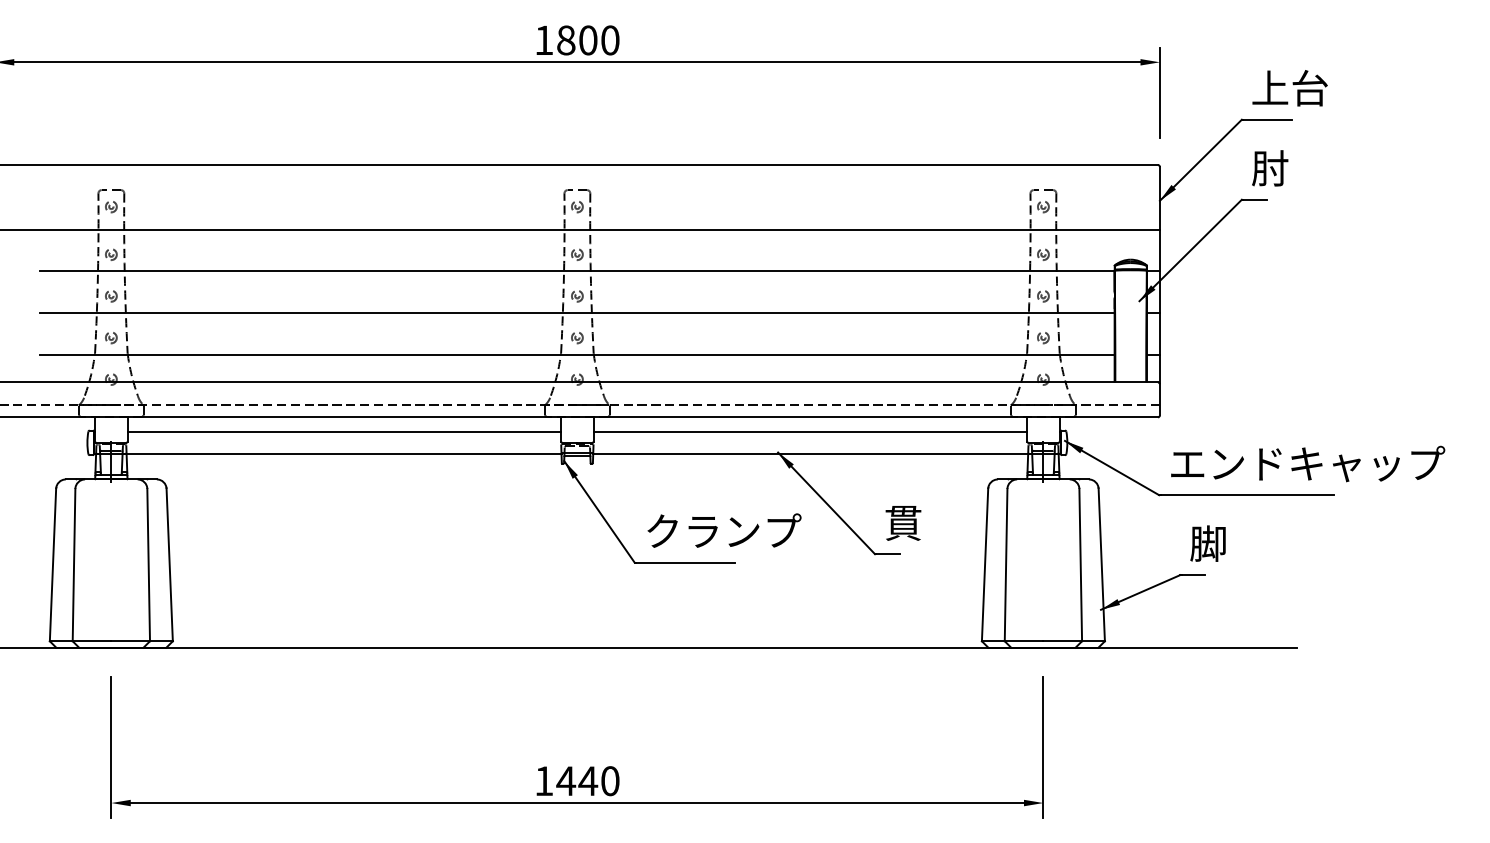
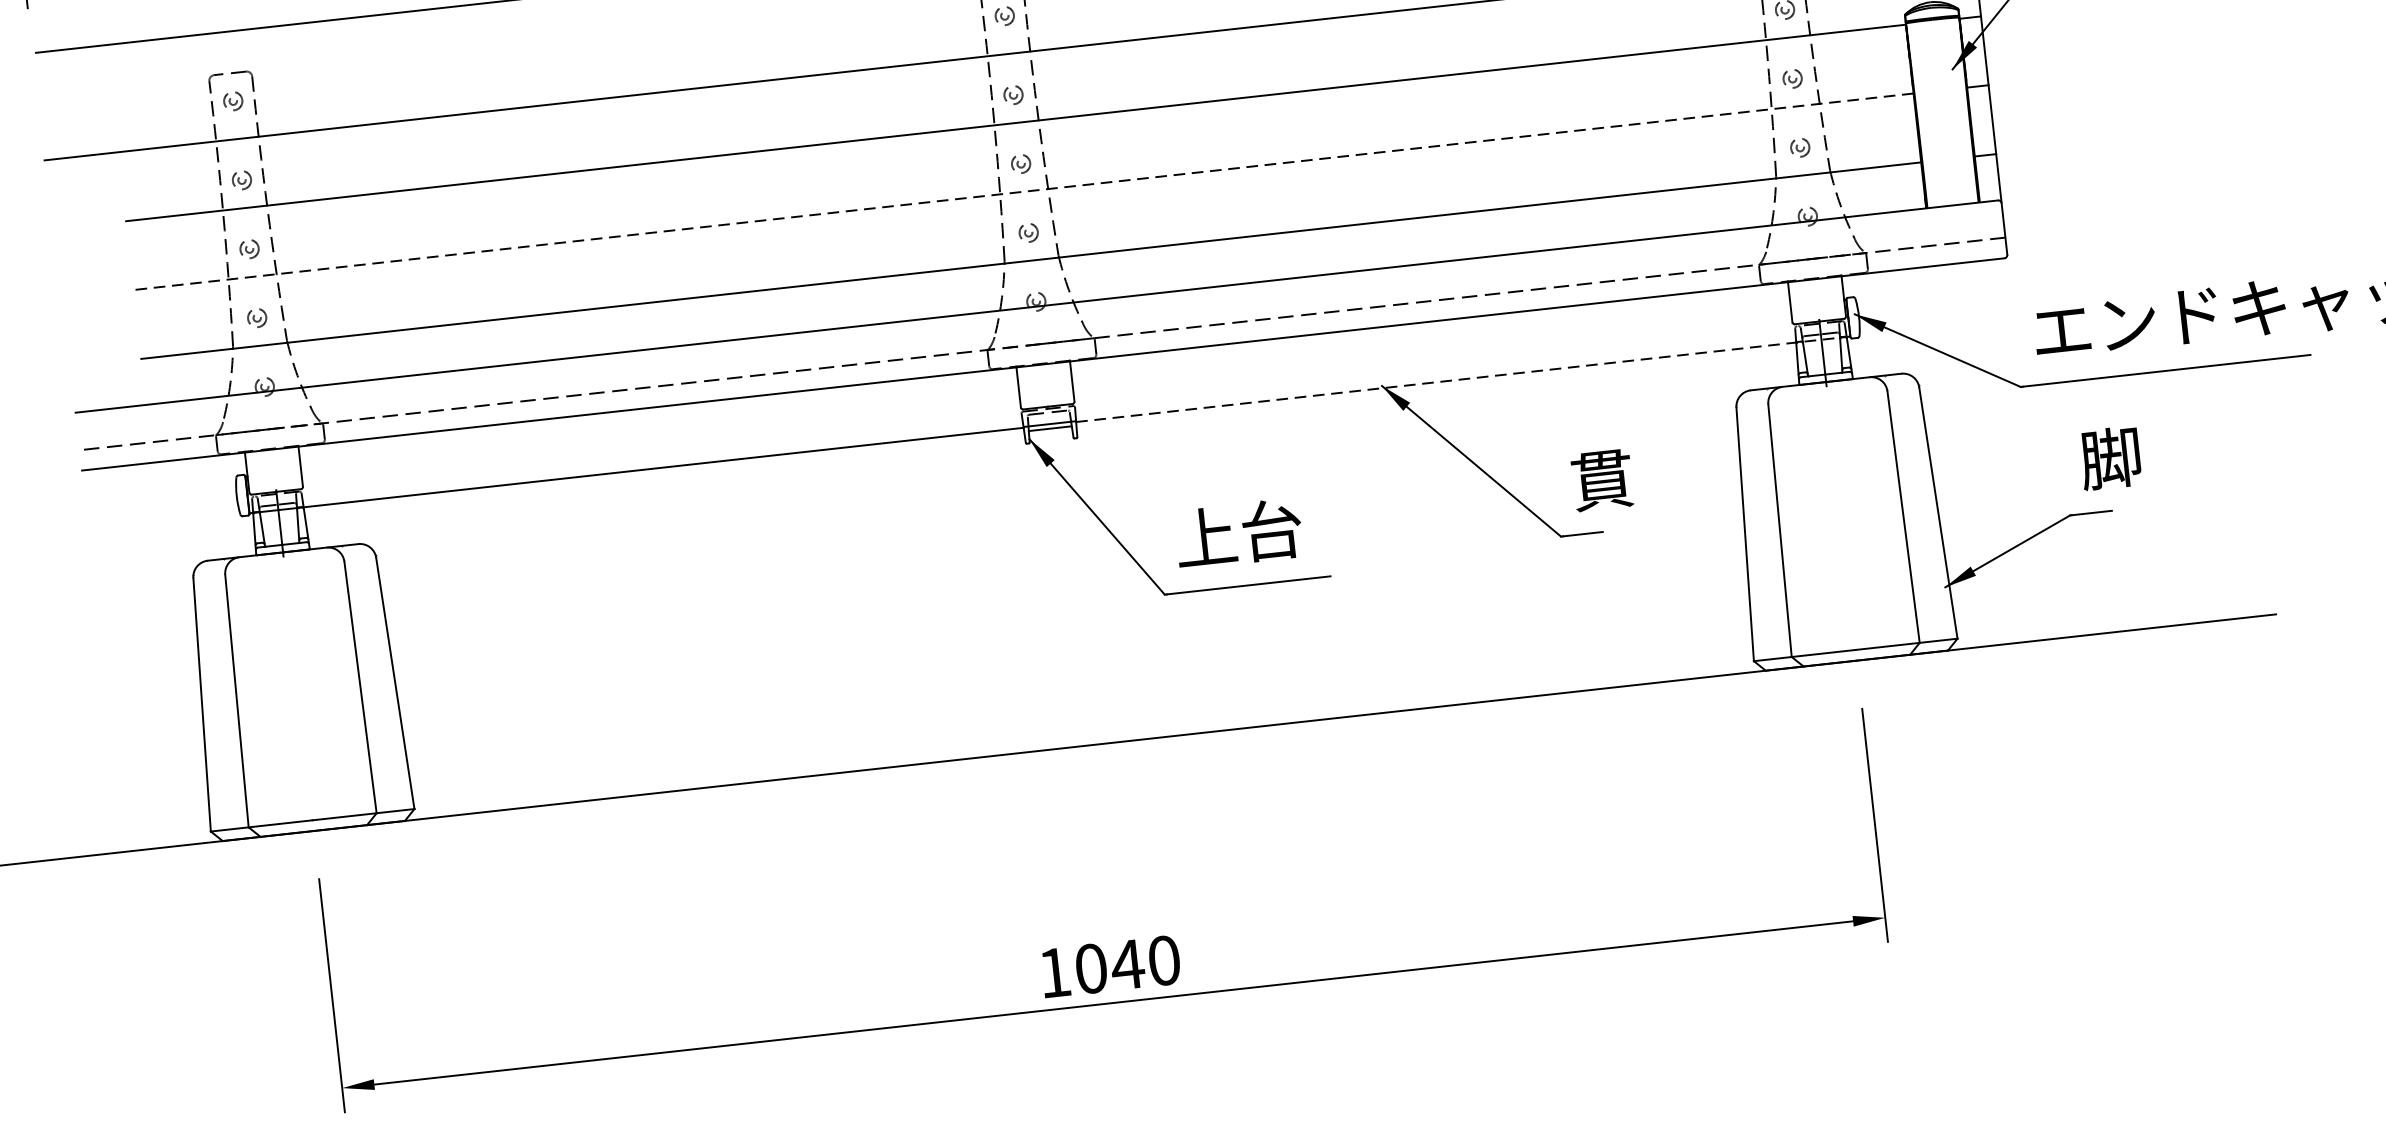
line: (577, 313) -> (1024, 192), solid -> dashed
line: (344, 431) -> (660, 430), removed
line: (810, 431) -> (1431, 345), removed
line: (827, 453) -> (1463, 378), solid -> dashed
text: (723, 531) -> (1306, 526), クランプ -> 上台
text: (566, 781) -> (1091, 969), 1440 -> 1040

